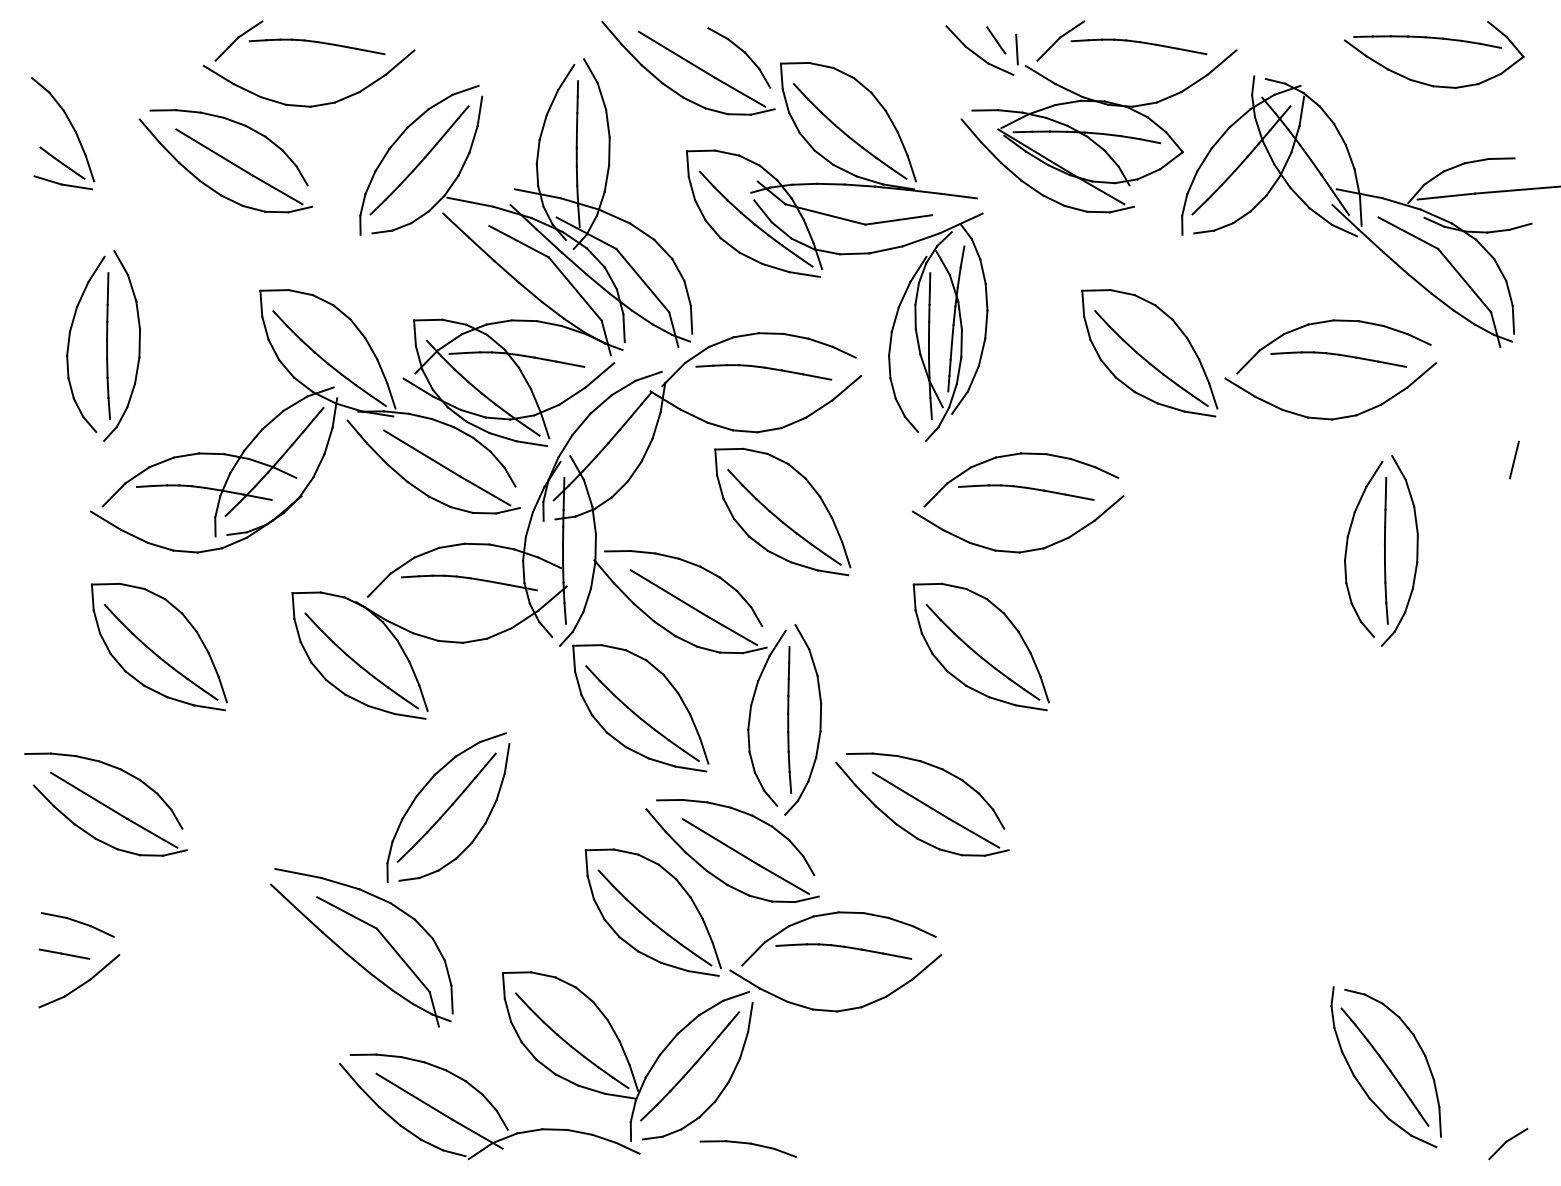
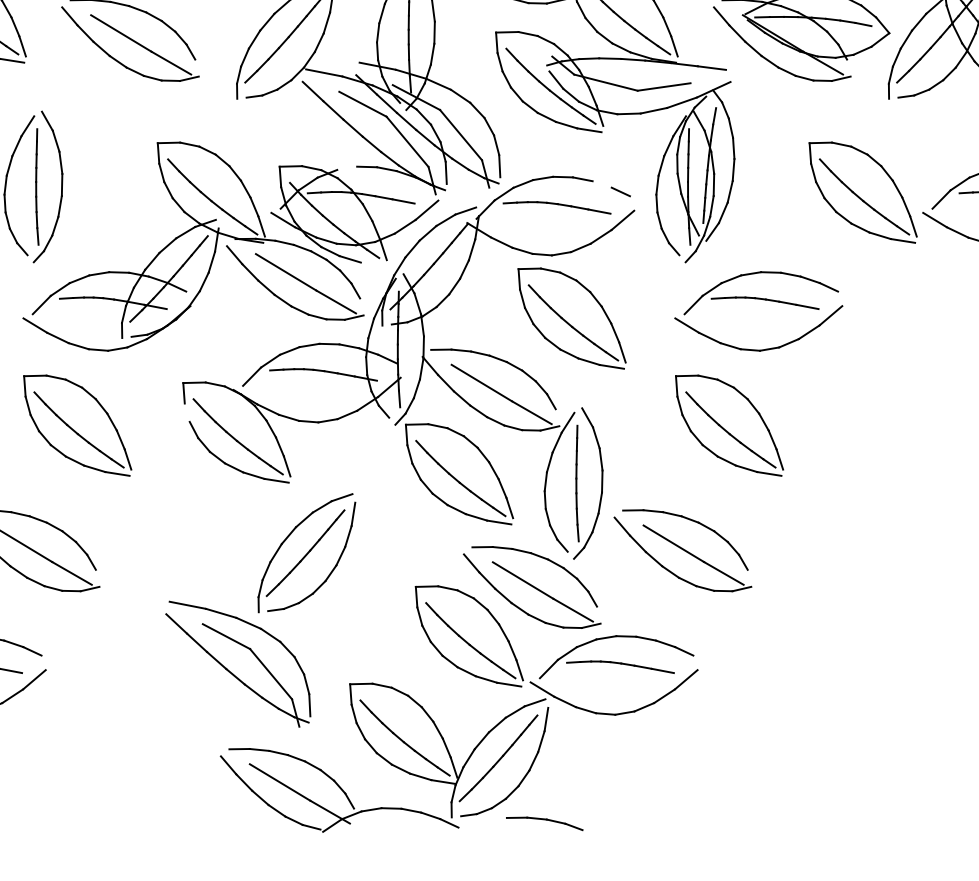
line: (498, 322) -> (346, 168), removed
line: (820, 342) -> (602, 184), removed
line: (531, 443) -> (372, 264), removed
line: (297, 630) -> (187, 412), removed

